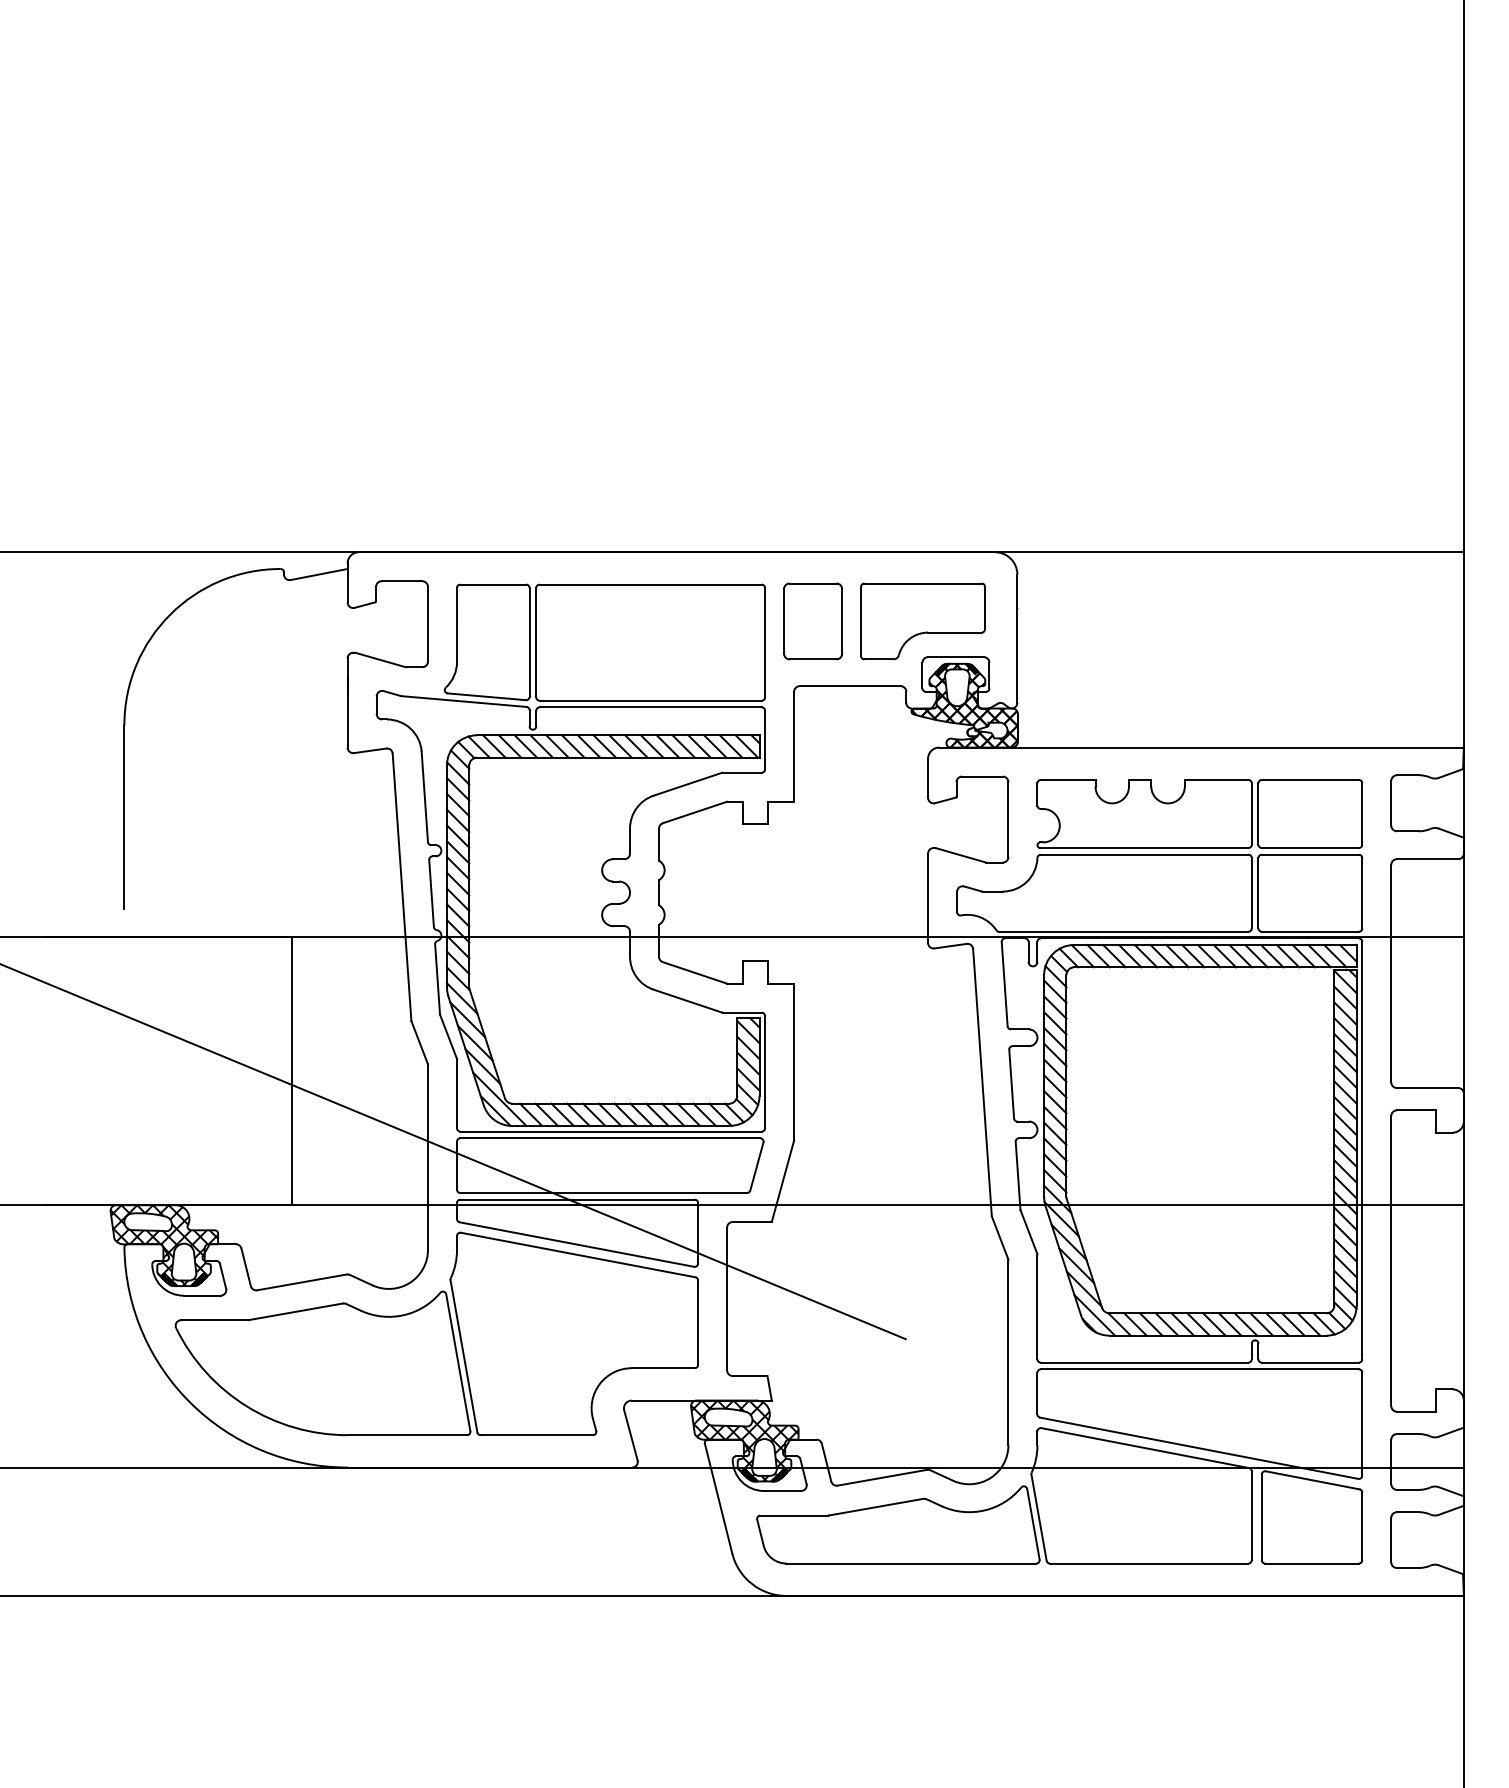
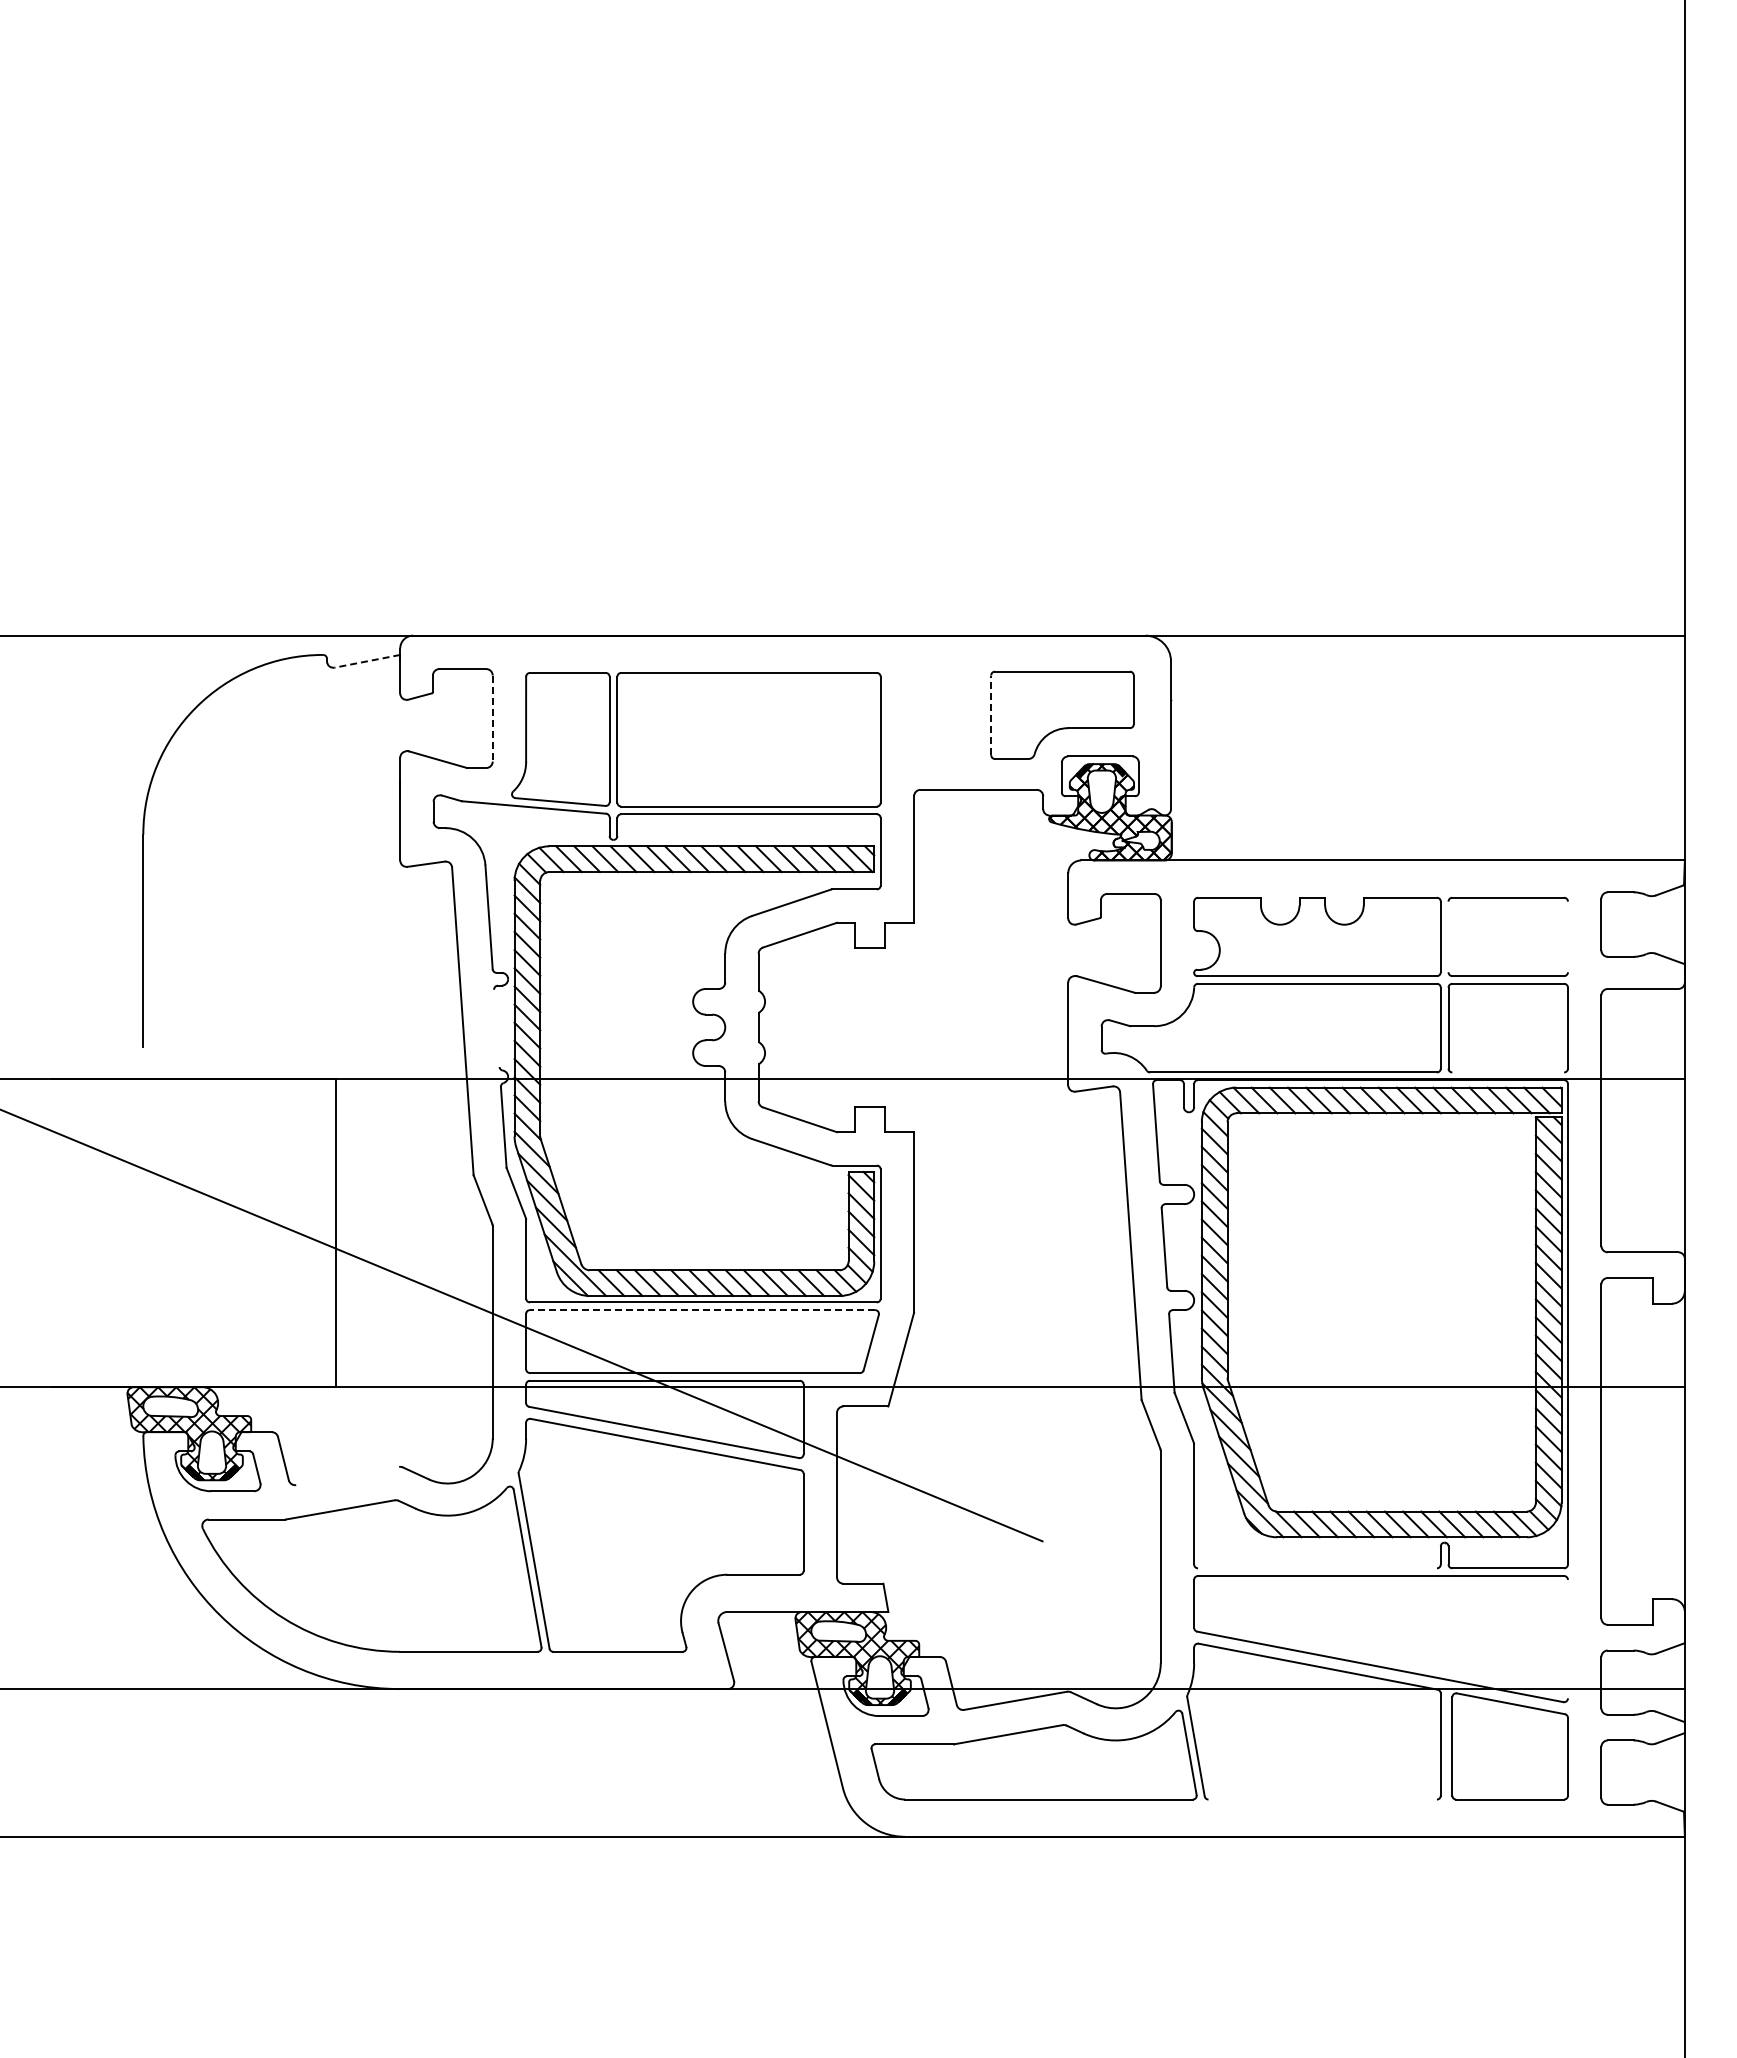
line: (318, 574) -> (366, 661), solid -> dashed
part: (812, 620) -> (935, 714), removed
line: (861, 621) -> (991, 715), solid -> dashed
line: (427, 625) -> (492, 719), solid -> dashed
line: (1258, 813) -> (1448, 936), removed
line: (1361, 813) -> (1567, 936), removed
line: (431, 893) -> (496, 1028), removed
line: (1310, 931) -> (1508, 1072), removed
line: (610, 1138) -> (702, 1310), solid -> dashed
line: (301, 1281) -> (347, 1475), removed
line: (1144, 1362) -> (1317, 1568), removed
line: (1361, 1423) -> (1567, 1638), removed
line: (1148, 1563) -> (1322, 1799), removed

